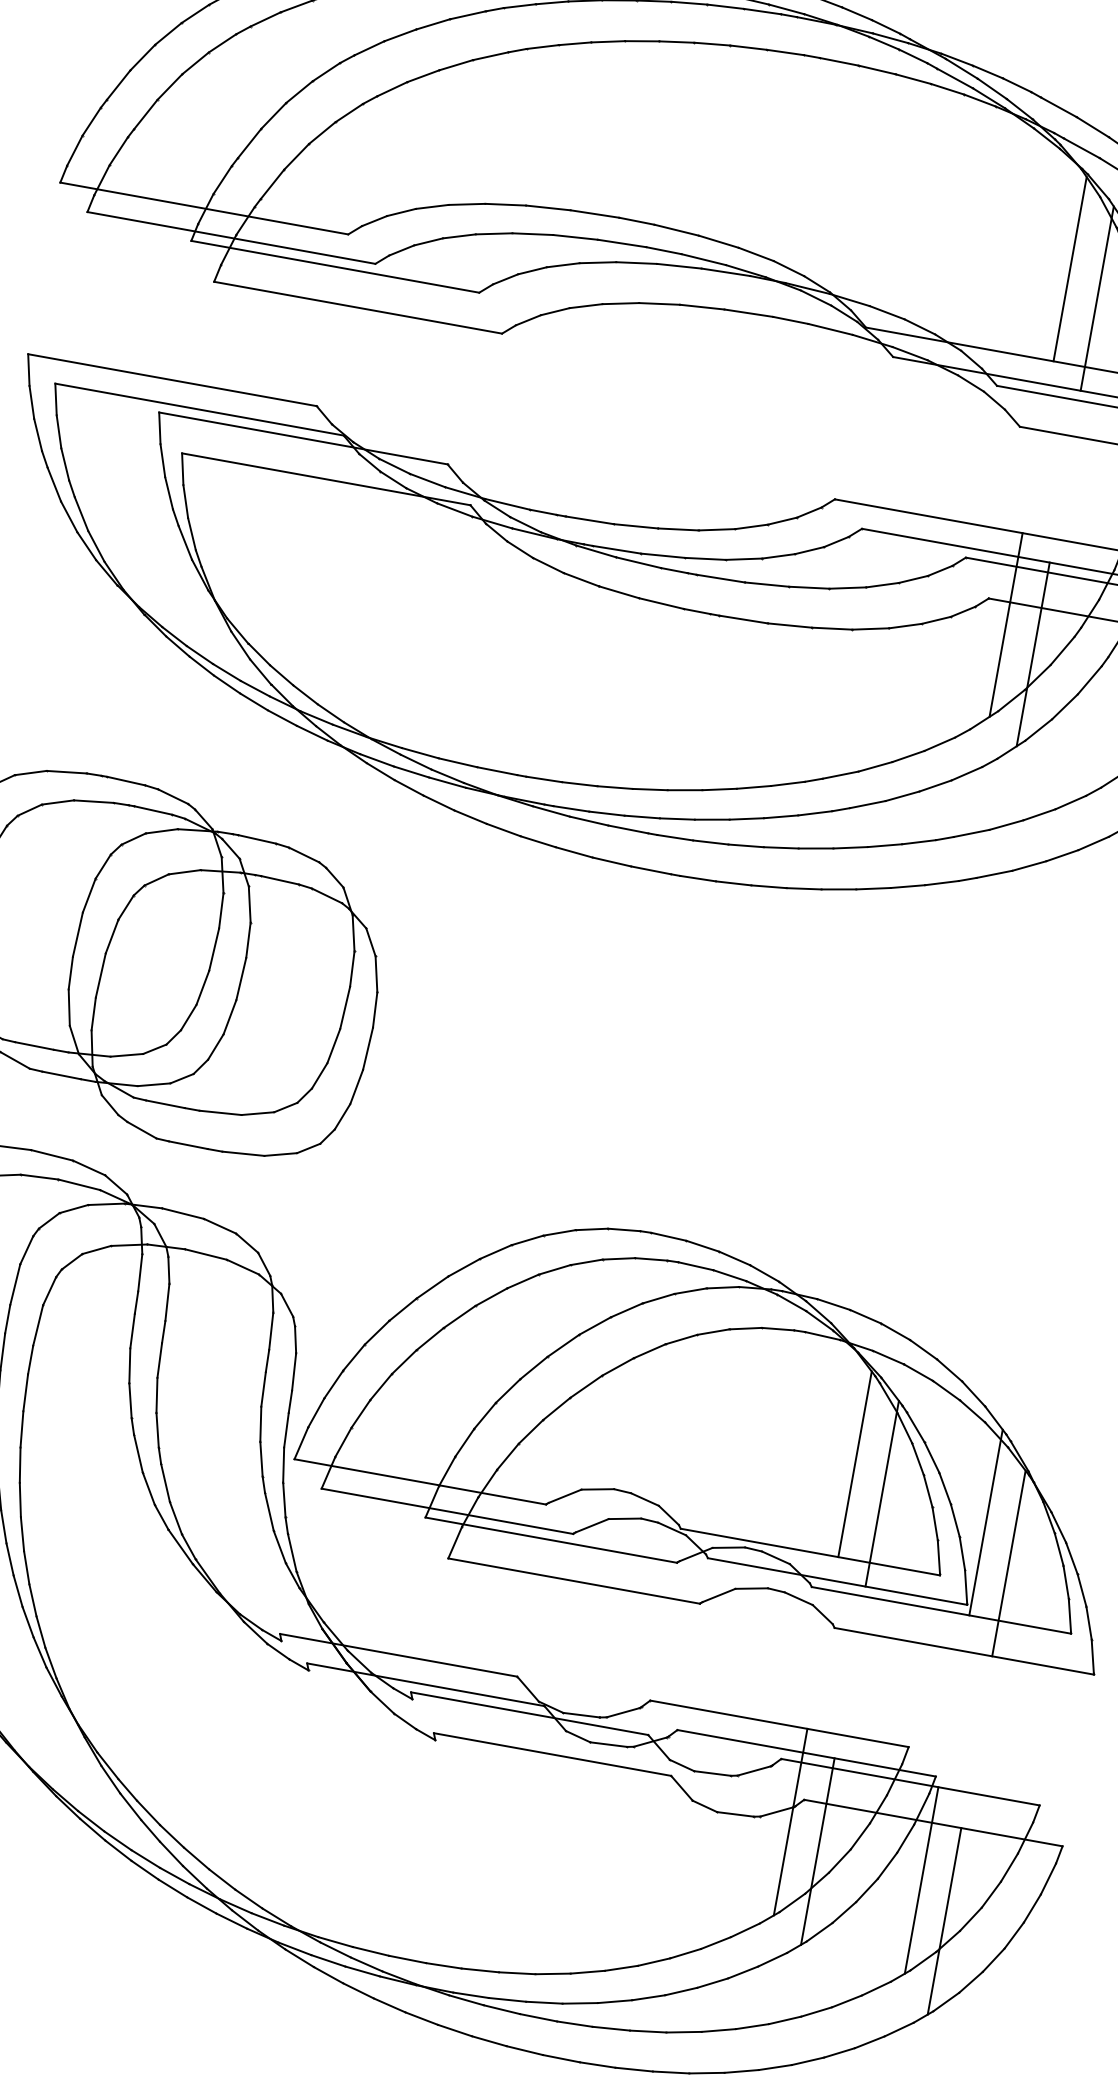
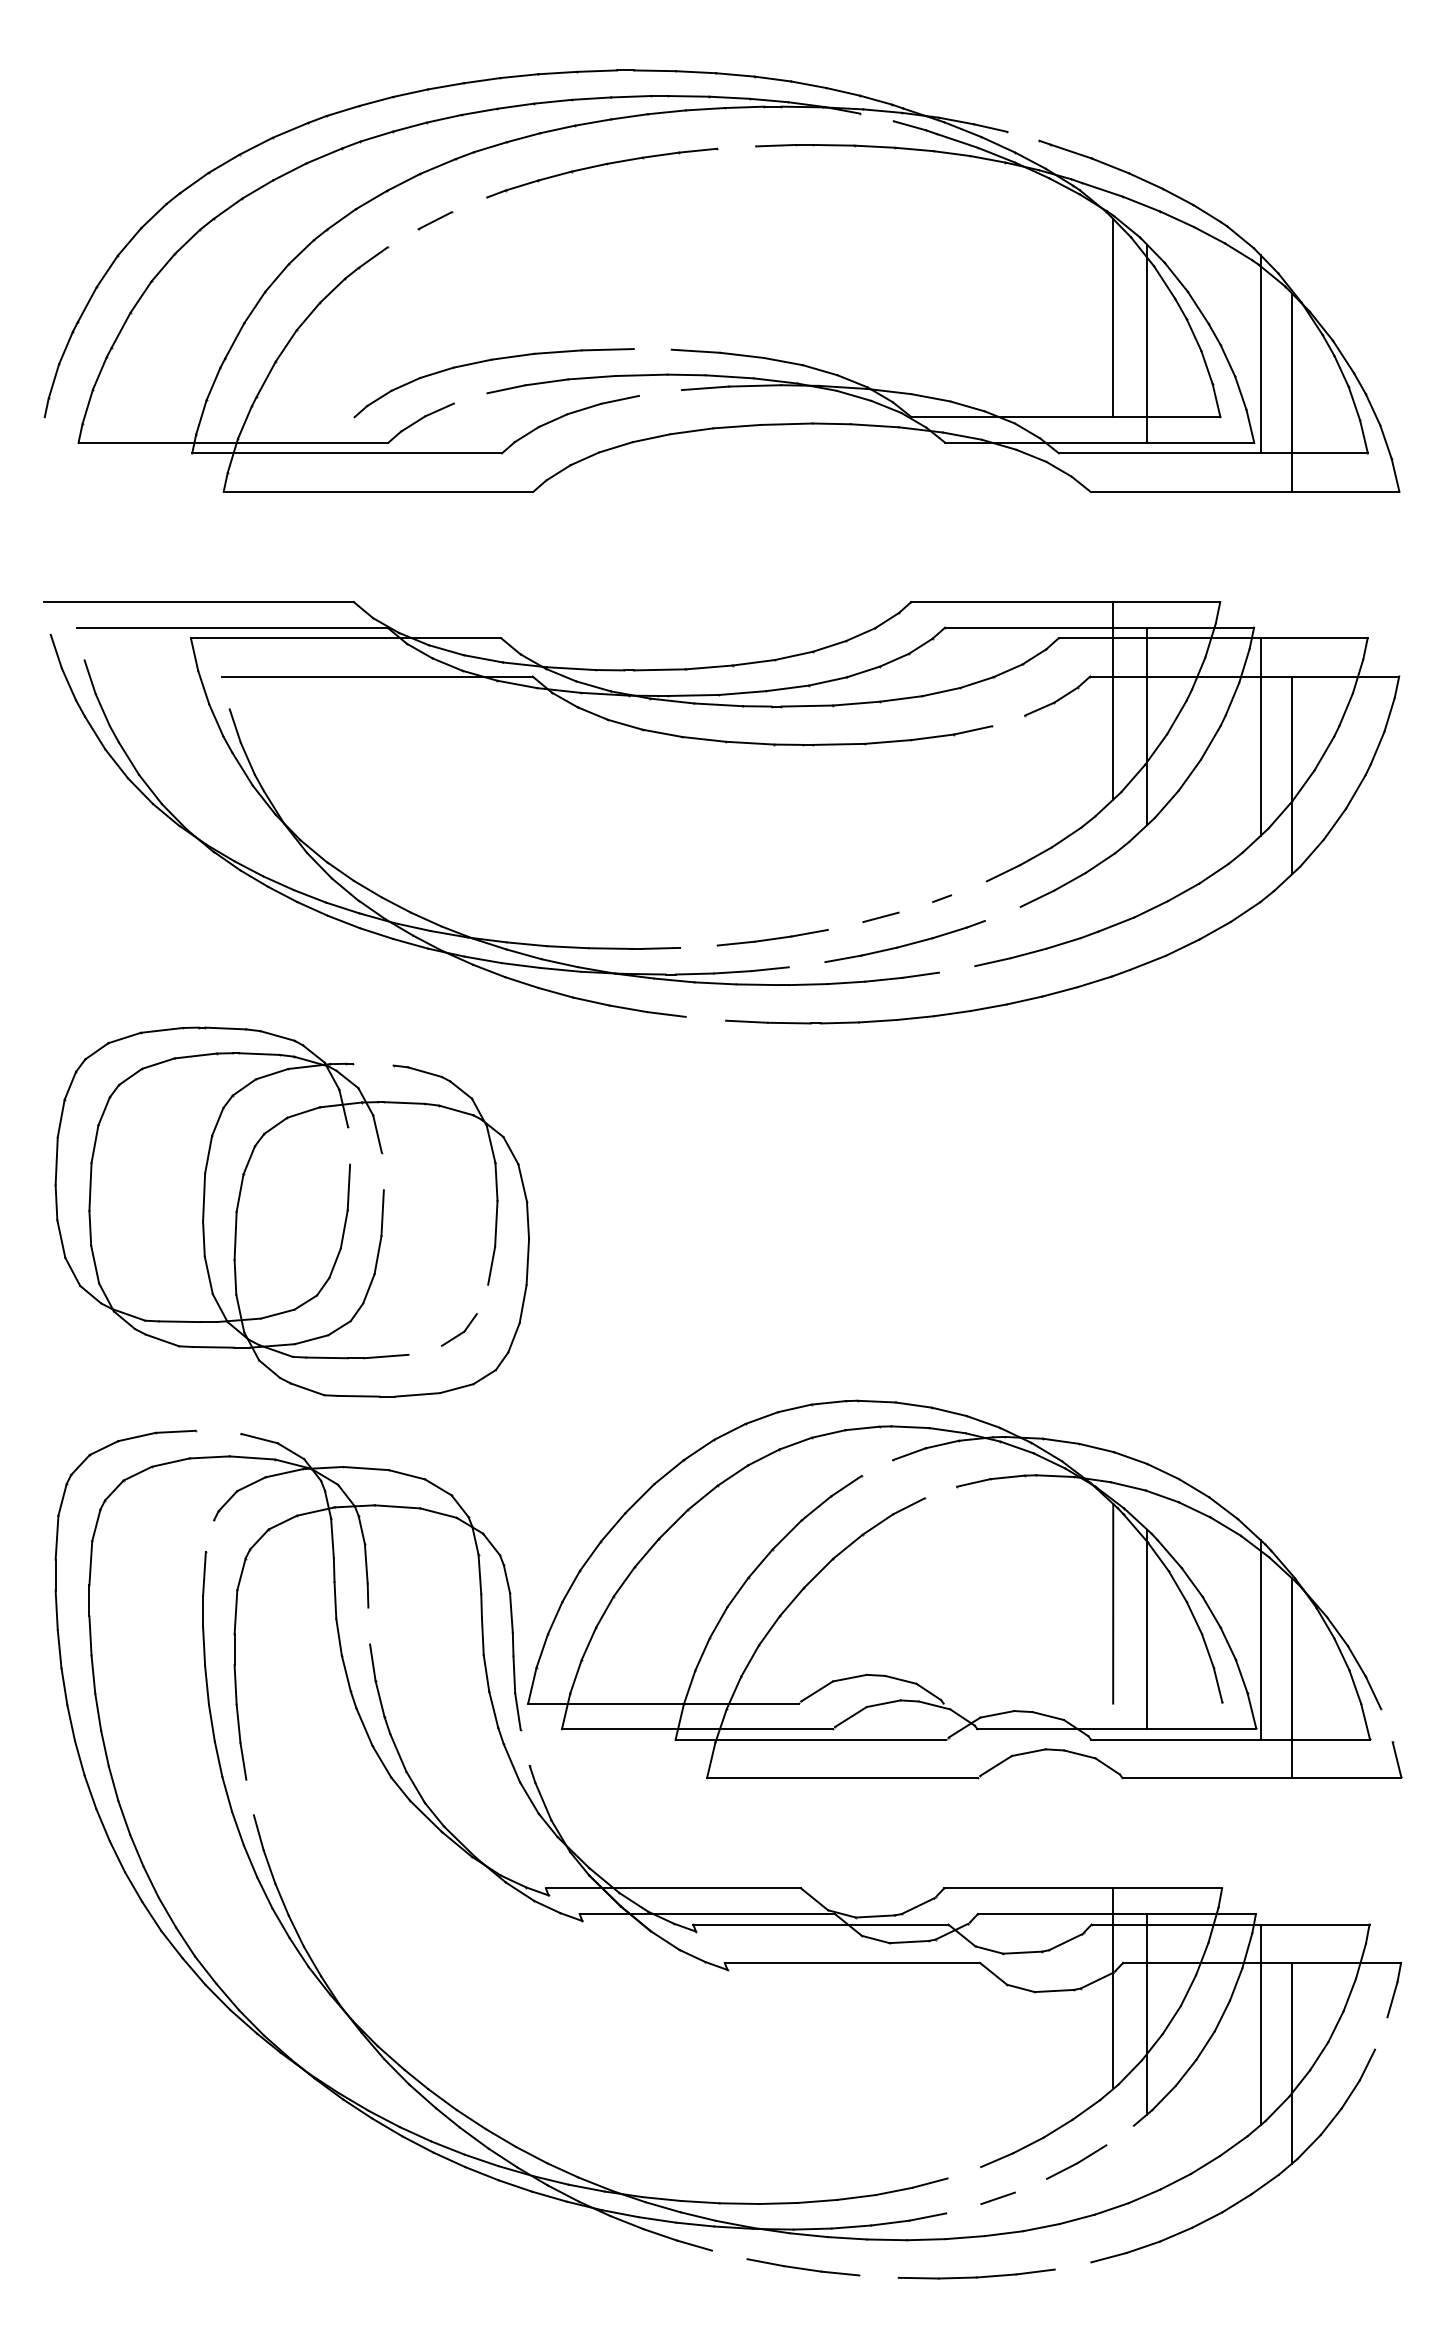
line: (883, 43) -> (876, 117), removed
line: (748, 47) -> (736, 147), removed
line: (490, 55) -> (469, 204), removed
line: (422, 76) -> (402, 238), removed
line: (1017, 84) -> (1023, 135), removed
line: (204, 208) -> (199, 417), removed
line: (636, 221) -> (652, 349), removed
line: (459, 236) -> (470, 398), removed
line: (636, 262) -> (660, 392), removed
line: (28, 369) -> (46, 618), removed
line: (55, 398) -> (80, 643), removed
line: (182, 468) -> (225, 692), removed
line: (905, 625) -> (1008, 720), removed
line: (840, 775) -> (968, 888), removed
line: (579, 783) -> (698, 946), removed
line: (787, 783) -> (915, 906), removed
line: (719, 789) -> (845, 925), removed
line: (867, 804) -> (1002, 913), removed
line: (676, 818) -> (806, 964), removed
line: (256, 839) -> (372, 1064), removed
line: (815, 848) -> (956, 969), removed
line: (573, 852) -> (705, 1018), removed
line: (221, 910) -> (349, 1145), removed
line: (248, 940) -> (382, 1171), removed
line: (319, 1075) -> (482, 1299), removed
line: (257, 1112) -> (424, 1349), removed
line: (52, 1154) -> (218, 1431), removed
line: (26, 1249) -> (209, 1535), removed
line: (658, 1298) -> (877, 1467), removed
line: (713, 1331) -> (940, 1492), removed
line: (160, 1360) -> (369, 1625), removed
line: (19, 1499) -> (249, 1797), removed
line: (283, 1499) -> (524, 1747), removed
line: (809, 1551) -> (1082, 1703), removed
line: (1088, 1623) -> (1386, 1725), removed
line: (1032, 1908) -> (1381, 2033), removed
line: (771, 1959) -> (1119, 2135), removed
line: (621, 1968) -> (964, 2172), removed
line: (680, 1991) -> (1030, 2185), removed
line: (614, 2001) -> (963, 2208), removed
line: (389, 2005) -> (729, 2254), removed
line: (524, 2050) -> (878, 2276), removed
line: (706, 2072) -> (1072, 2265), removed

